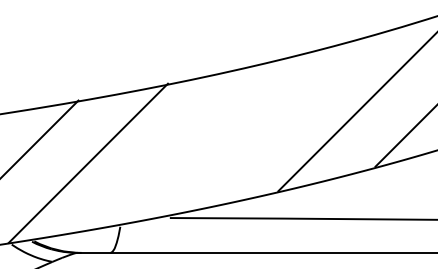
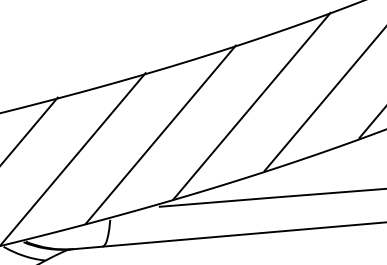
line: (270, 125) -> (251, 106), added
line: (177, 145) -> (160, 133), added

